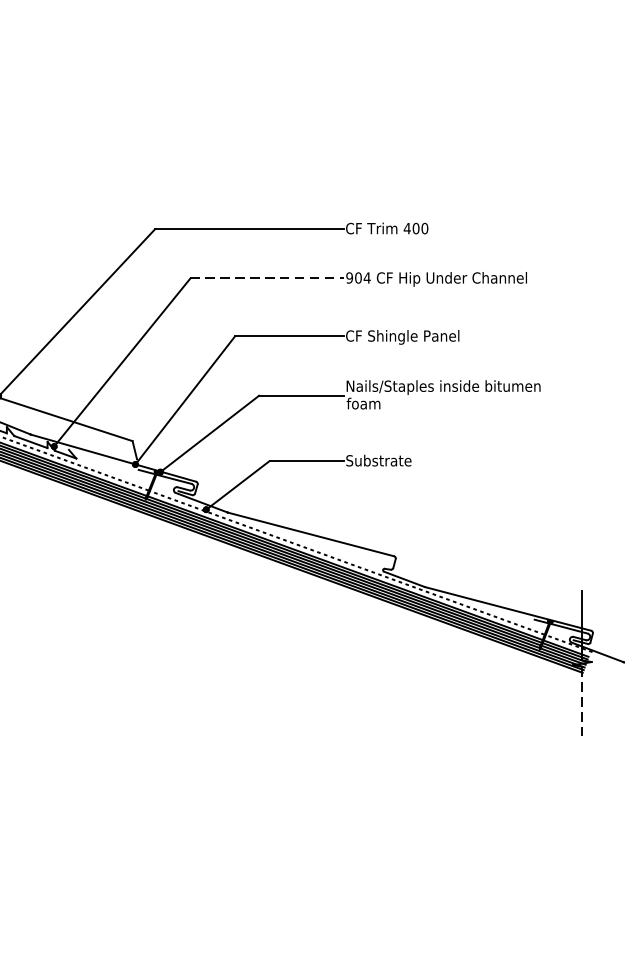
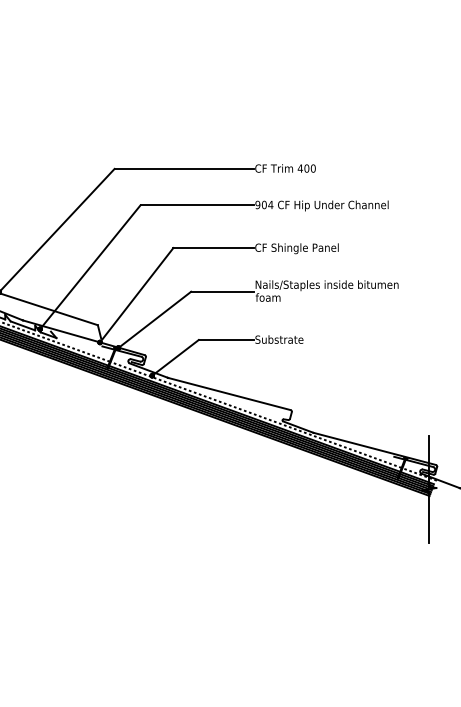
line: (267, 278) -> (197, 205), dashed -> solid
line: (582, 702) -> (429, 517), dashed -> solid

